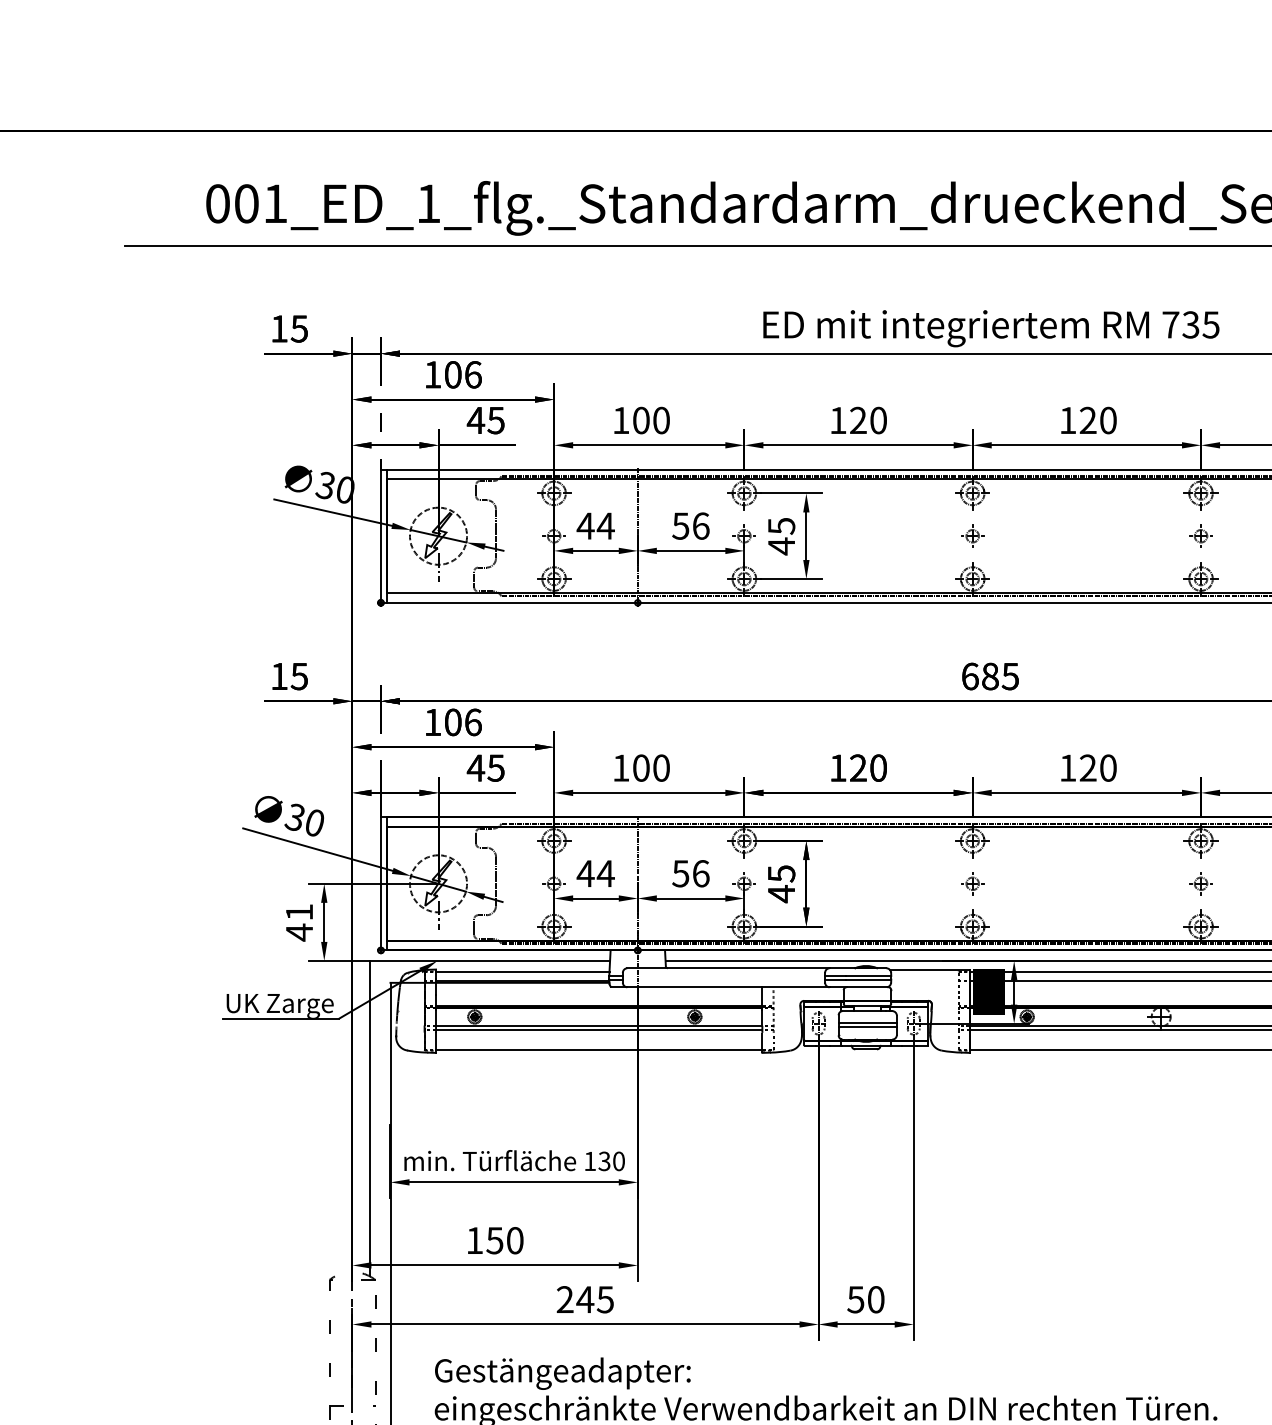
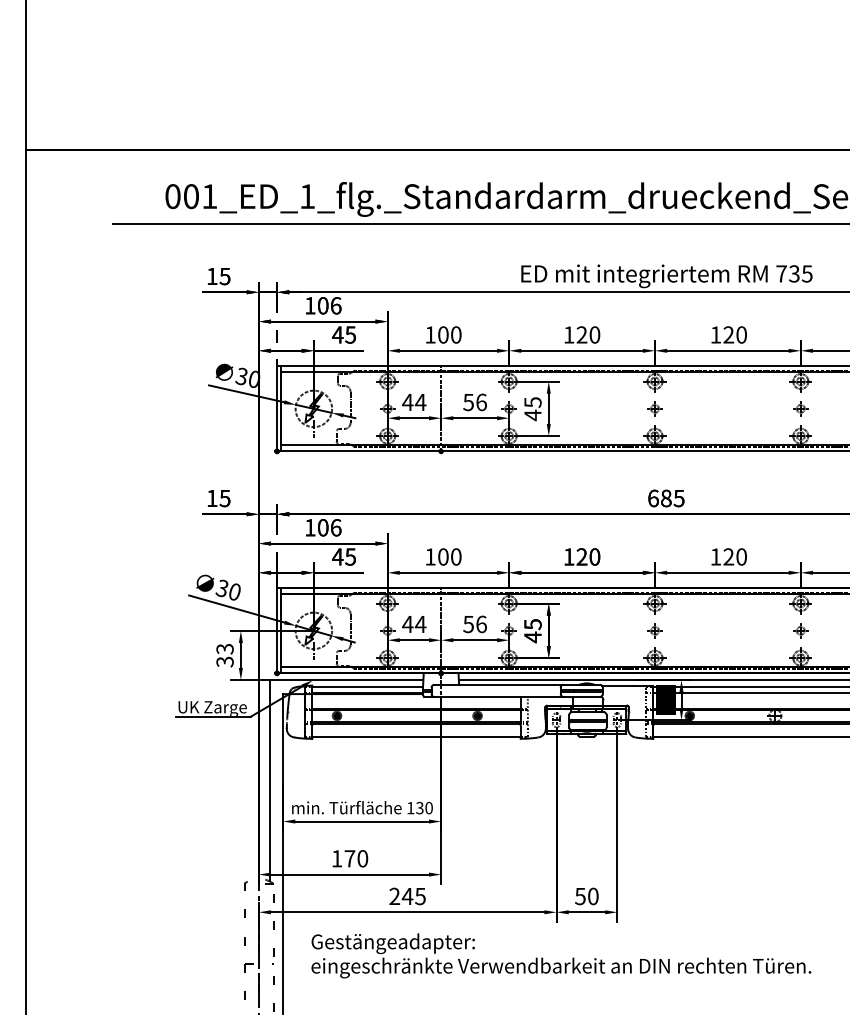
text: (298, 922) -> (224, 655), 41 -> 33
text: (494, 1240) -> (349, 858), 150 -> 170

